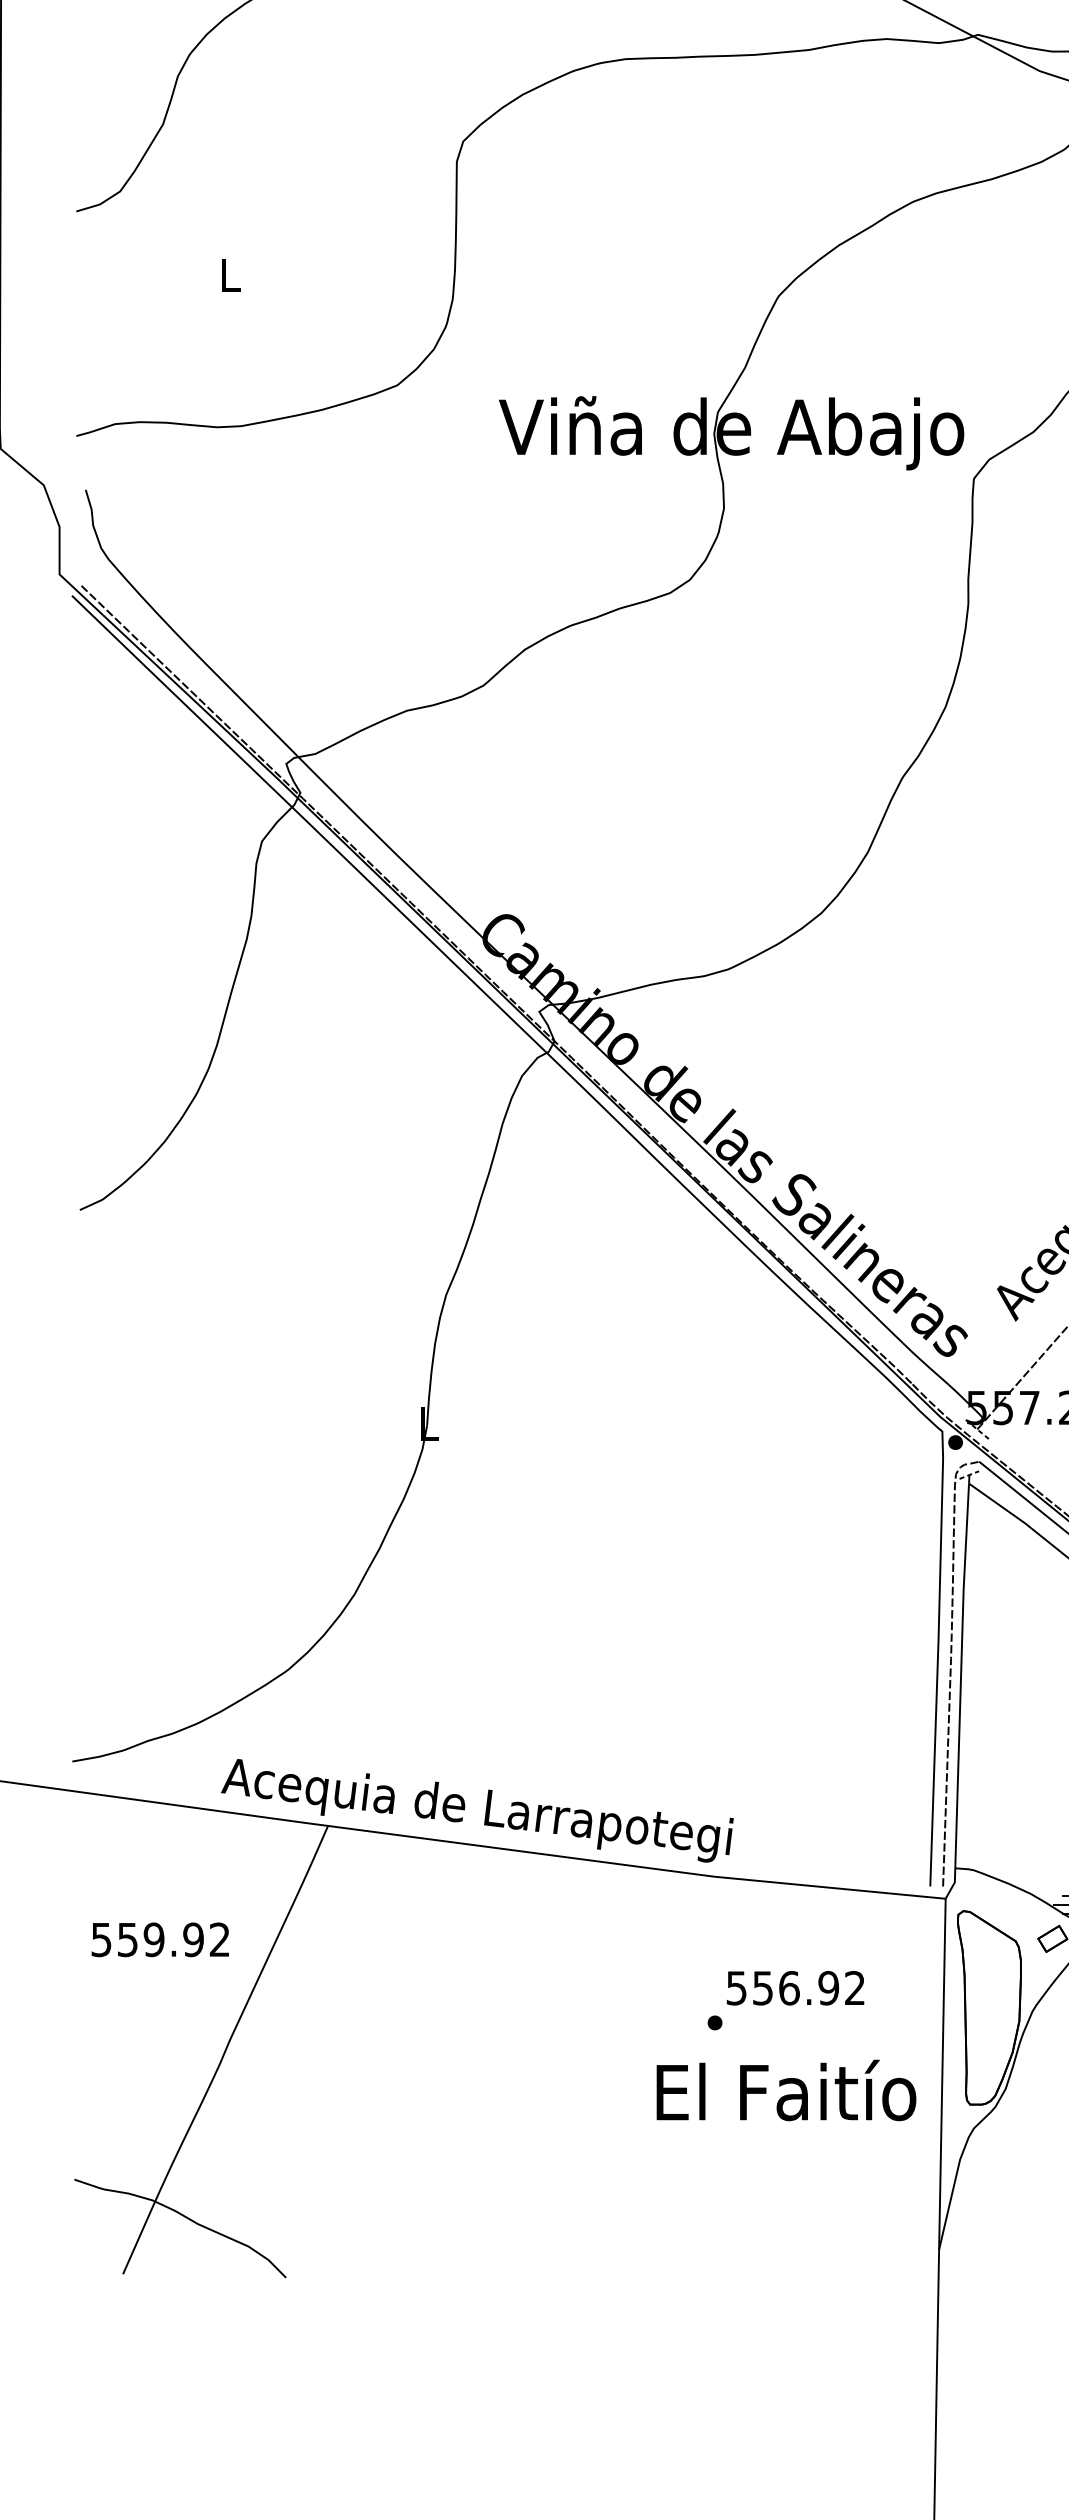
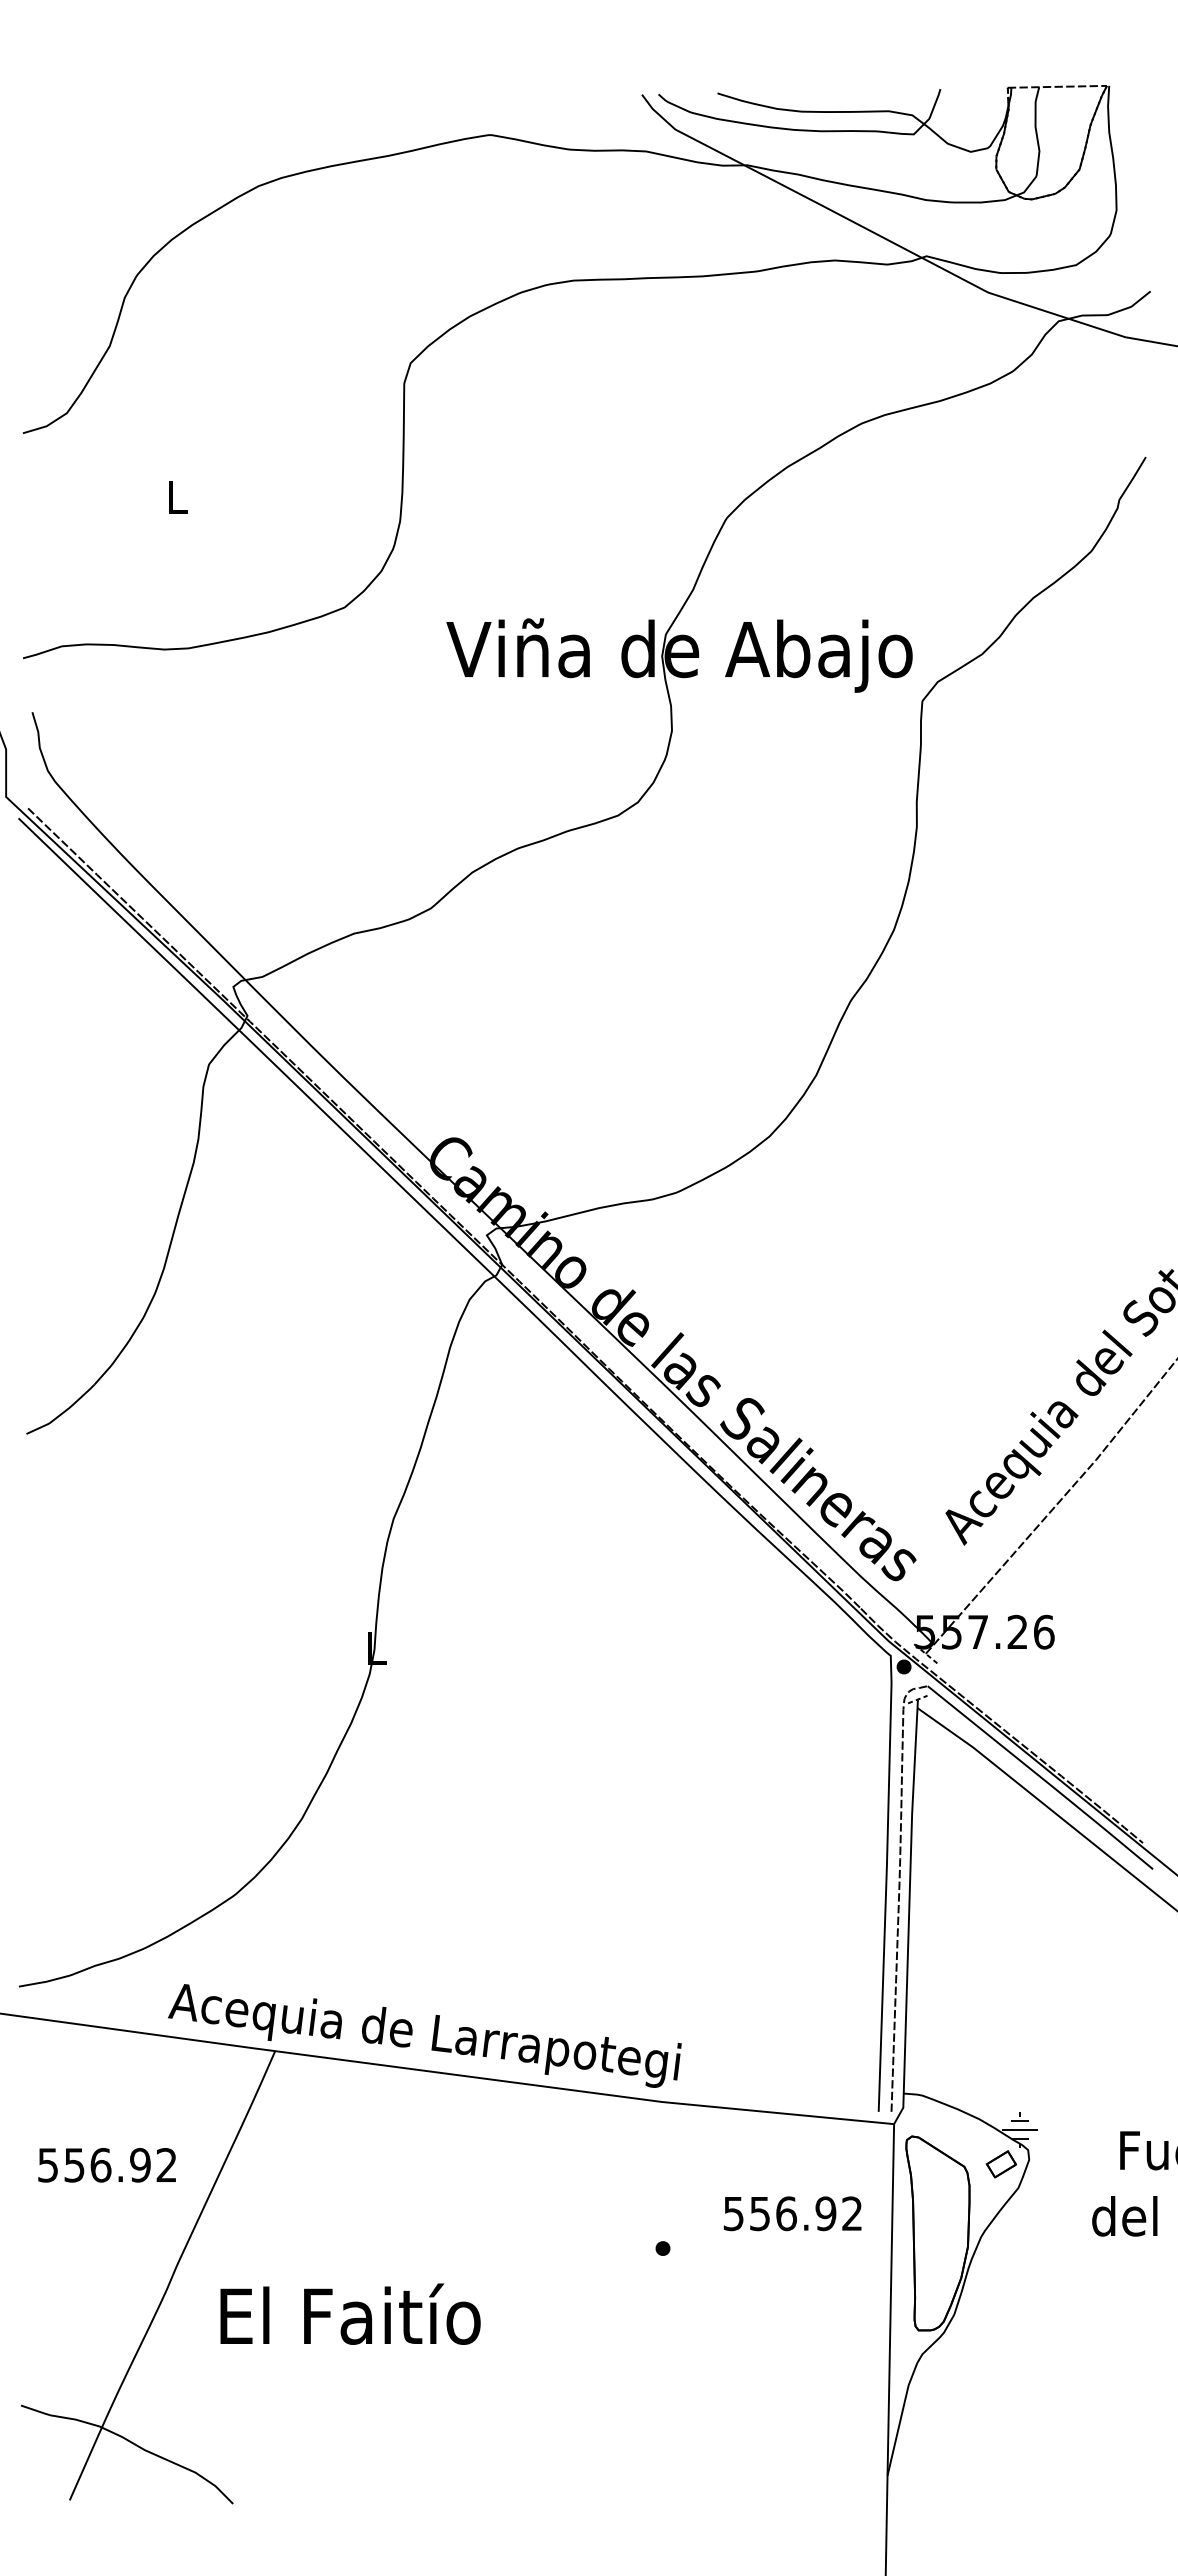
text: (153, 1940) -> (100, 2165), 559.92 -> 556.92
text: (795, 1987) -> (792, 2213), moved
text: (786, 2089) -> (350, 2313), moved

